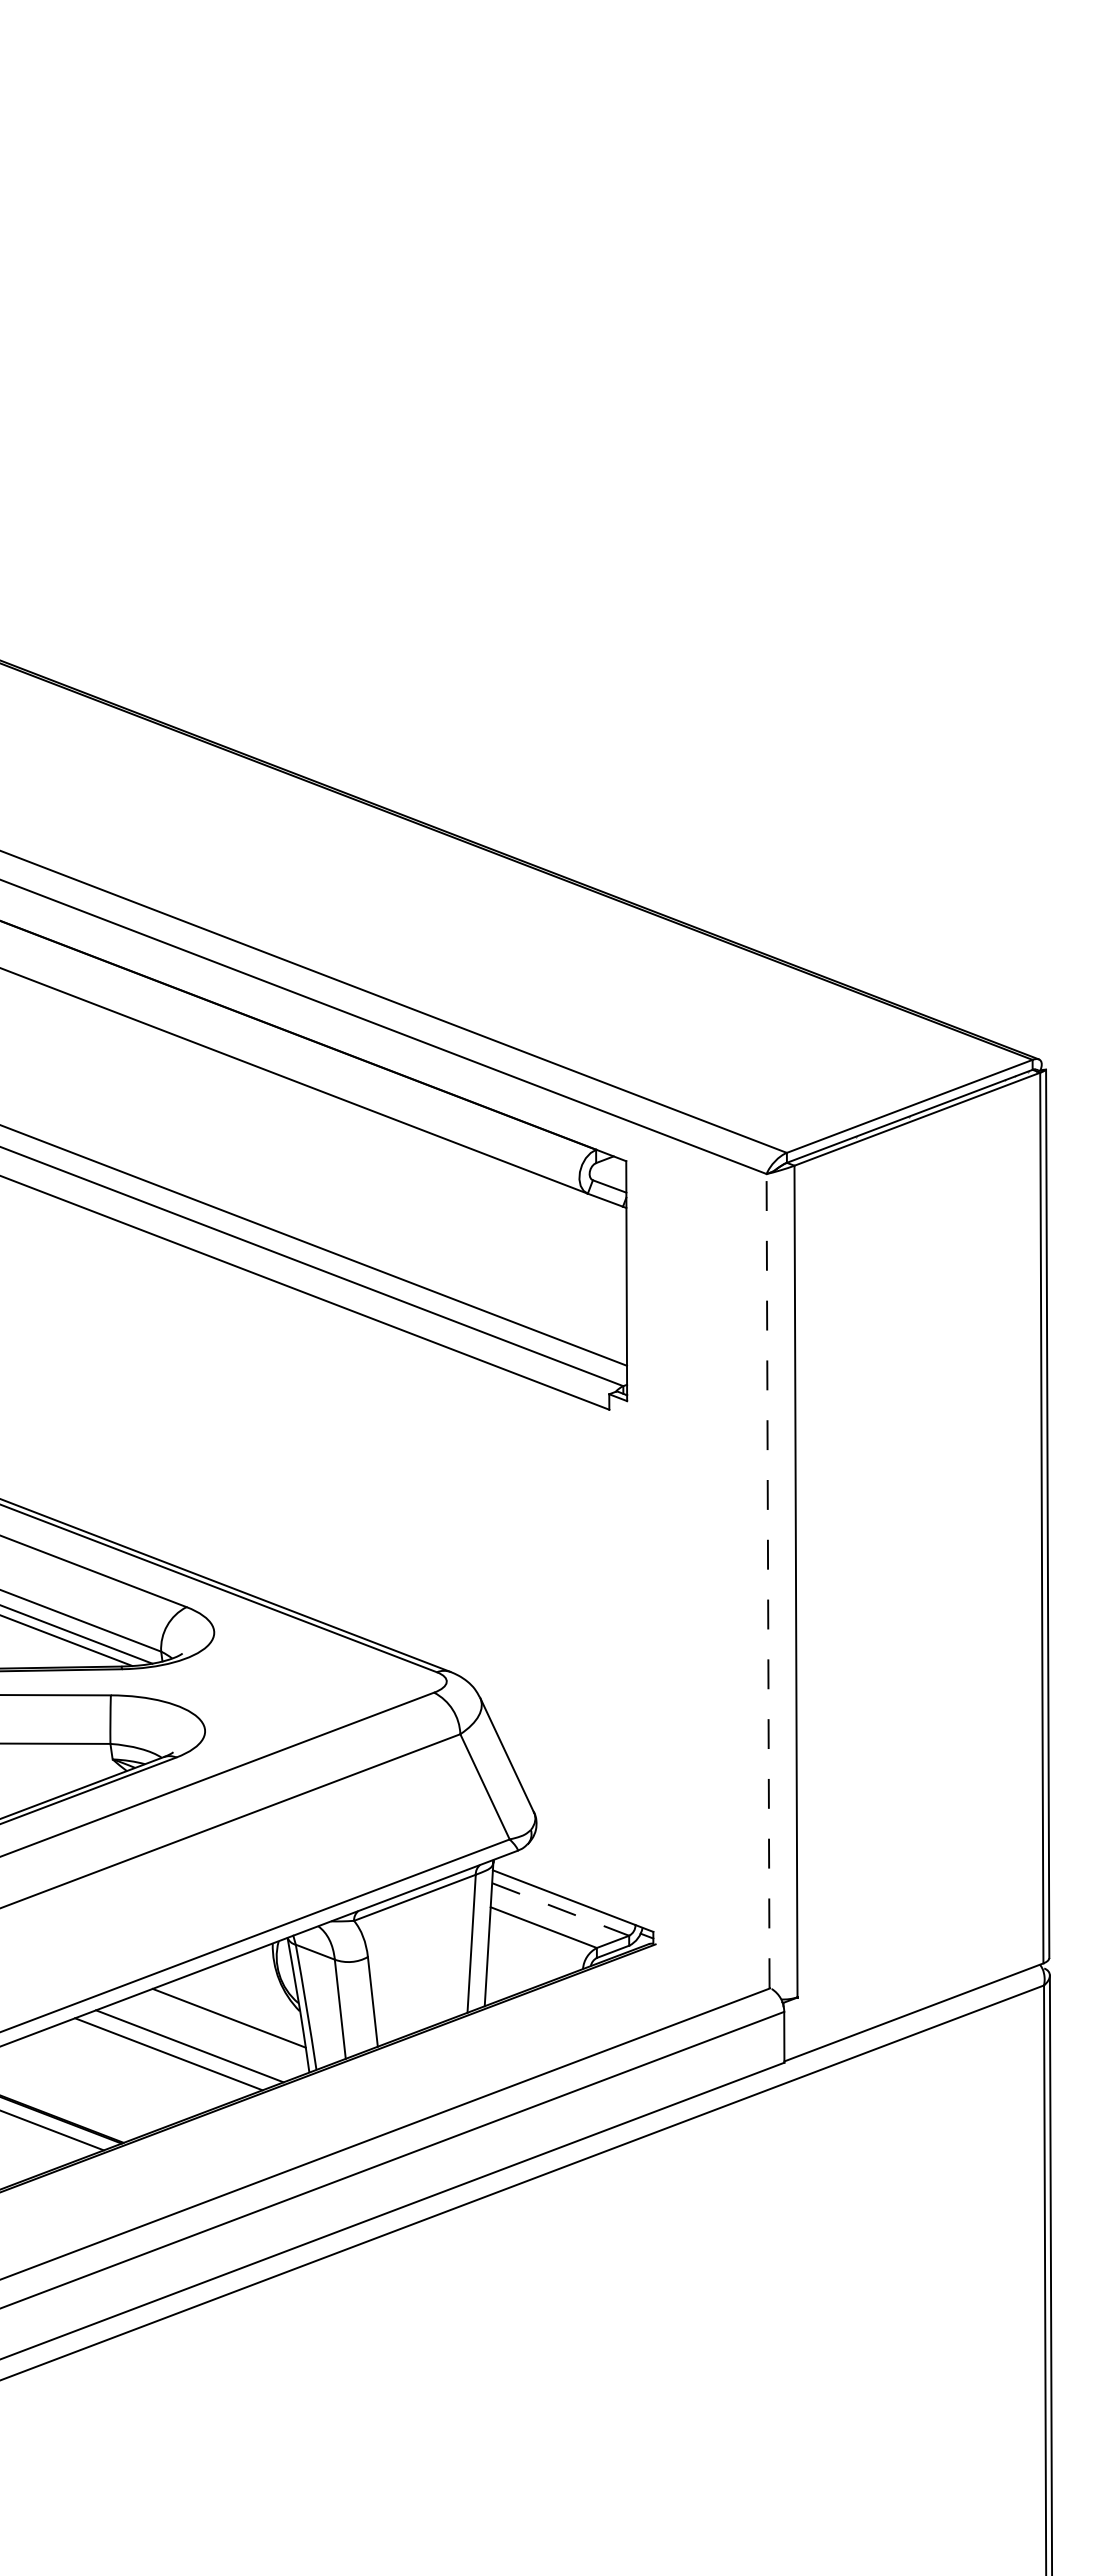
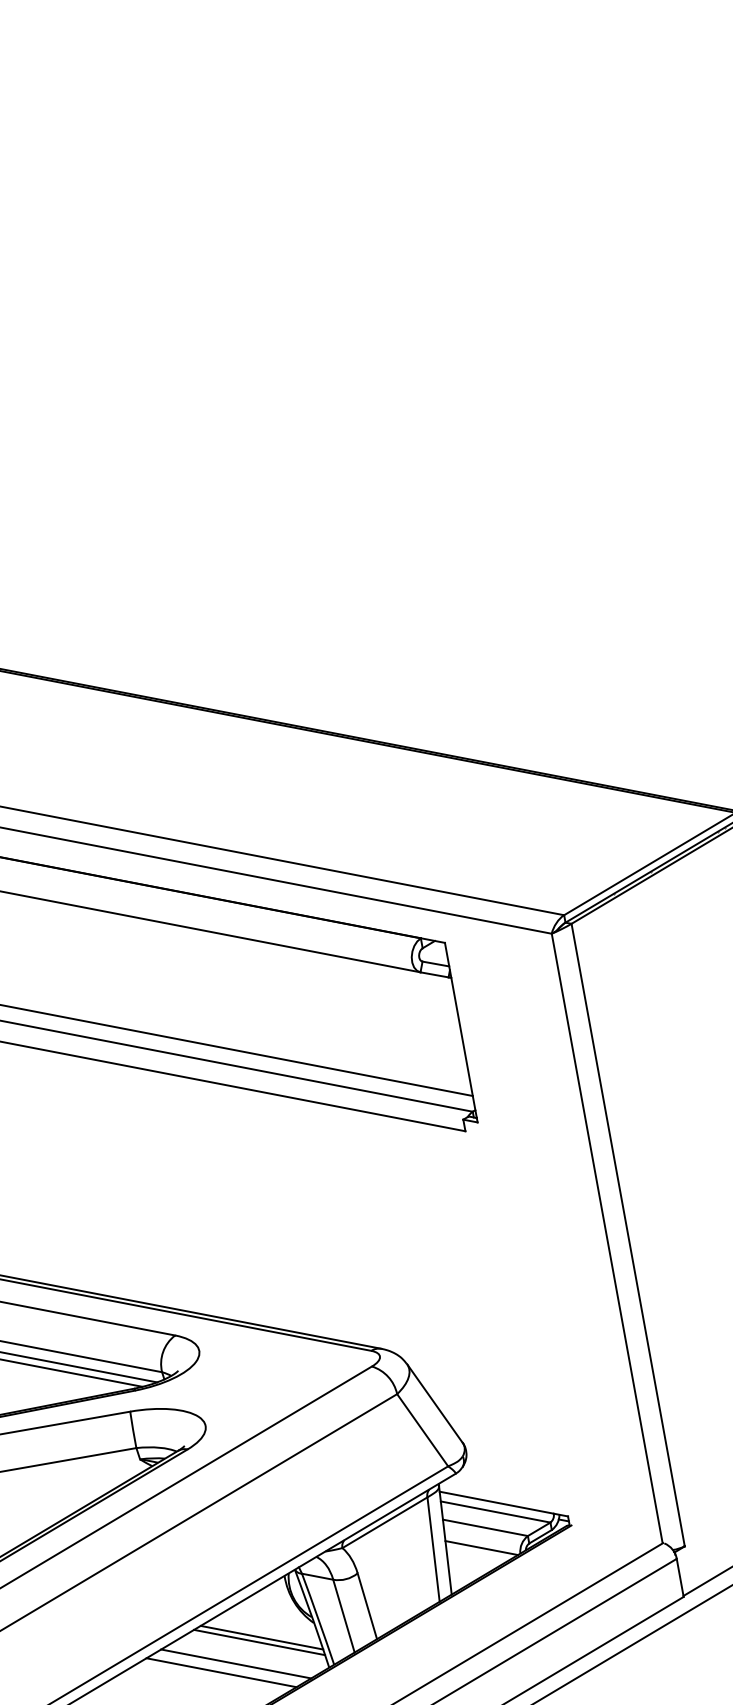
line: (768, 1580) -> (607, 1237), dashed -> solid
line: (561, 1909) -> (496, 1511), dashed -> solid
line: (534, 1952) -> (481, 1547), added
line: (224, 2023) -> (259, 1642), added

